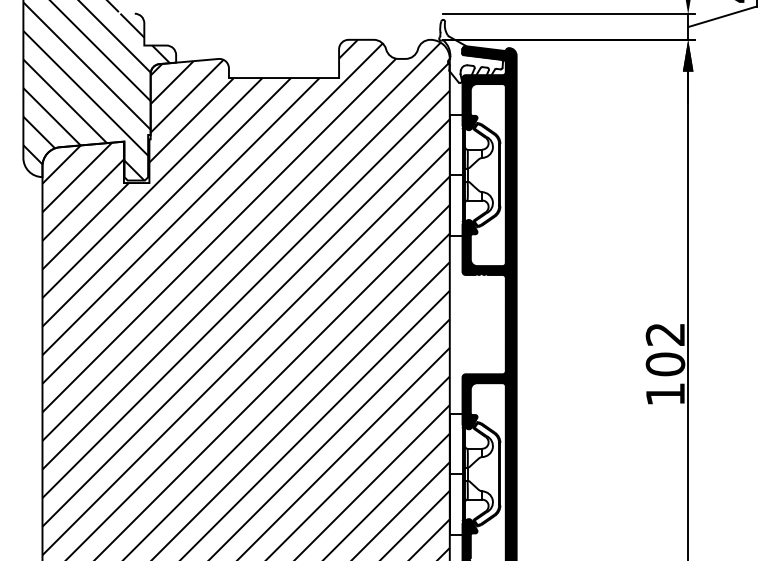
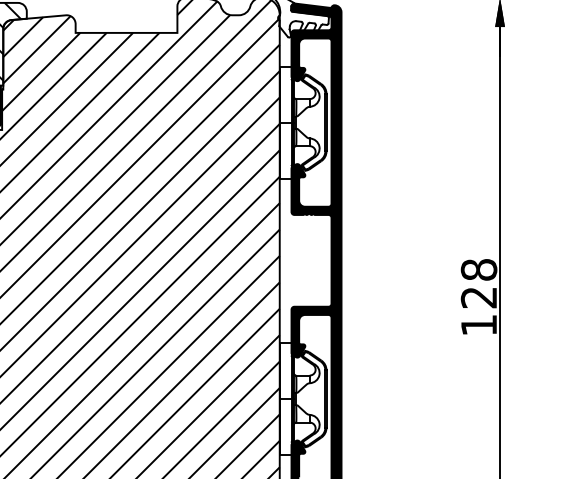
text: (665, 349) -> (479, 283), 102 -> 128

